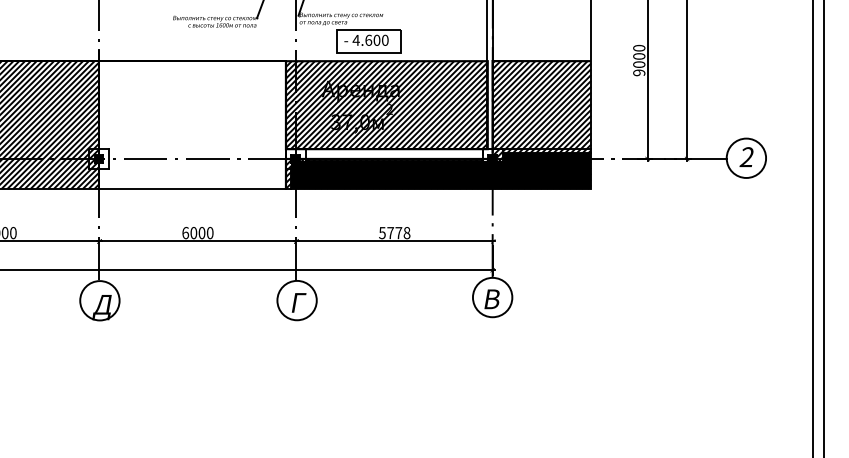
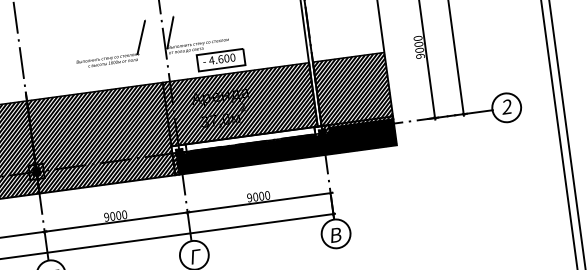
hatch: (191, 124) -> (100, 137), added
text: (185, 232) -> (106, 216), 6000 -> 9000
text: (394, 232) -> (258, 196), 5778 -> 9000

